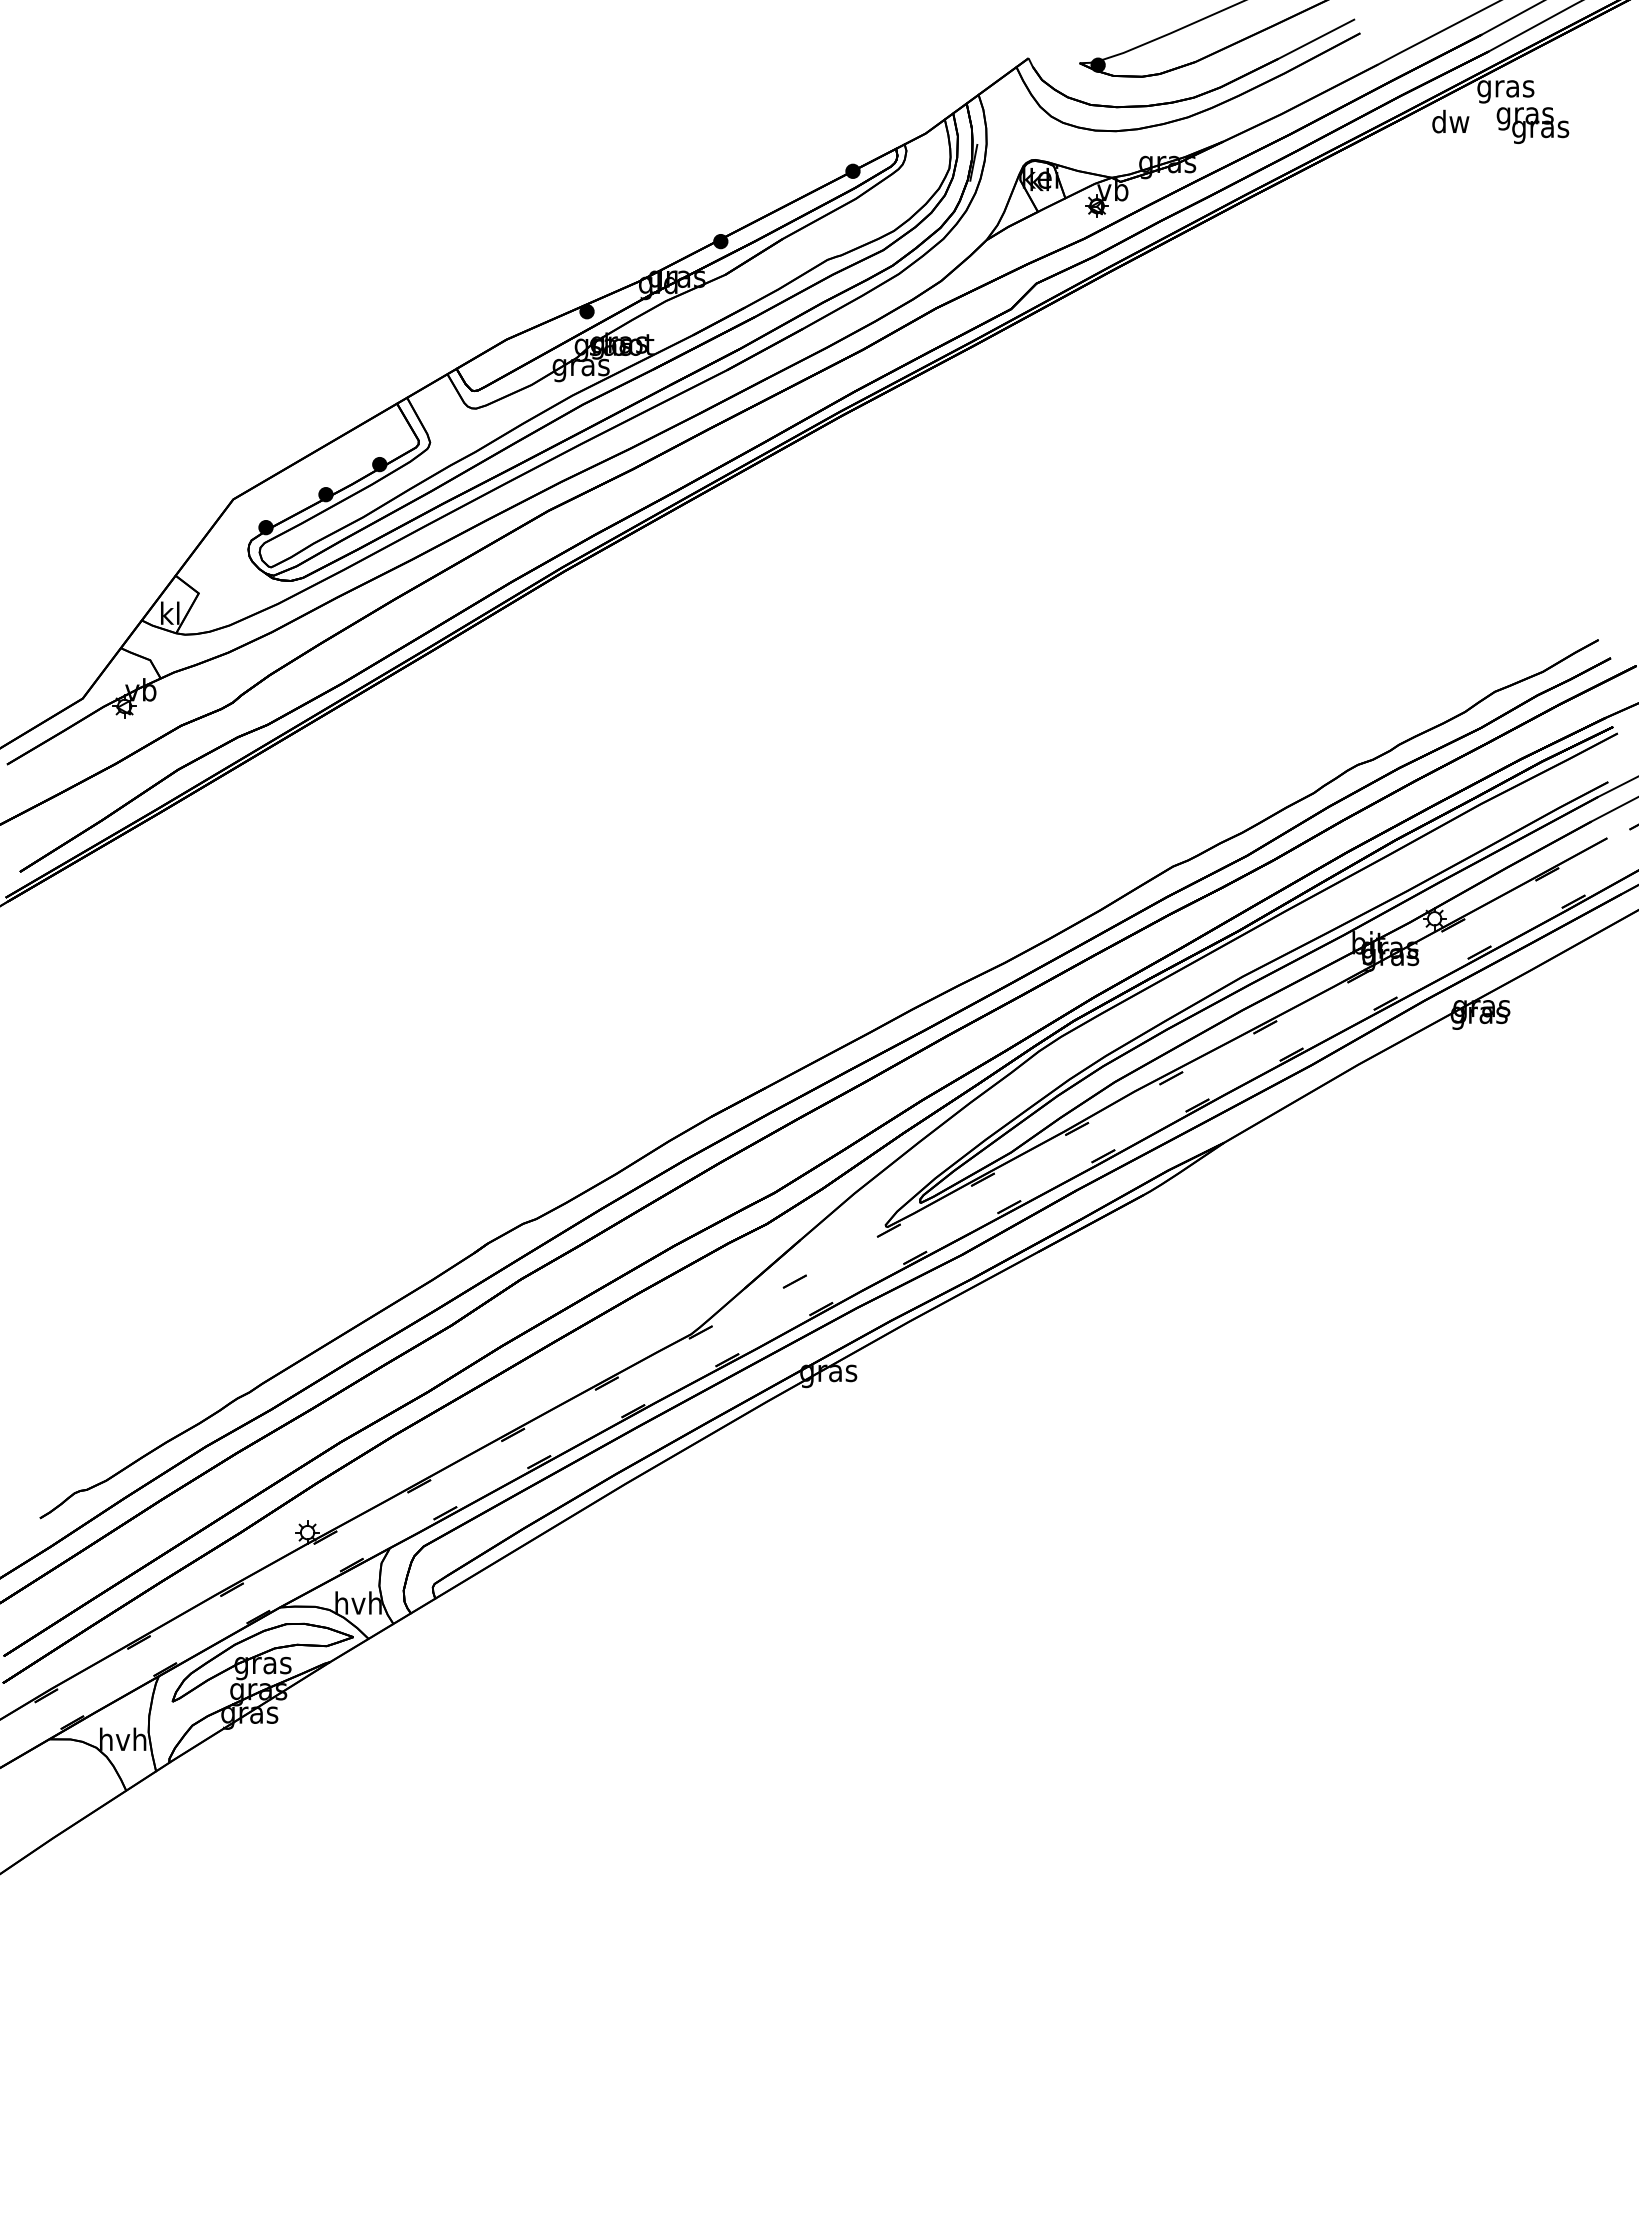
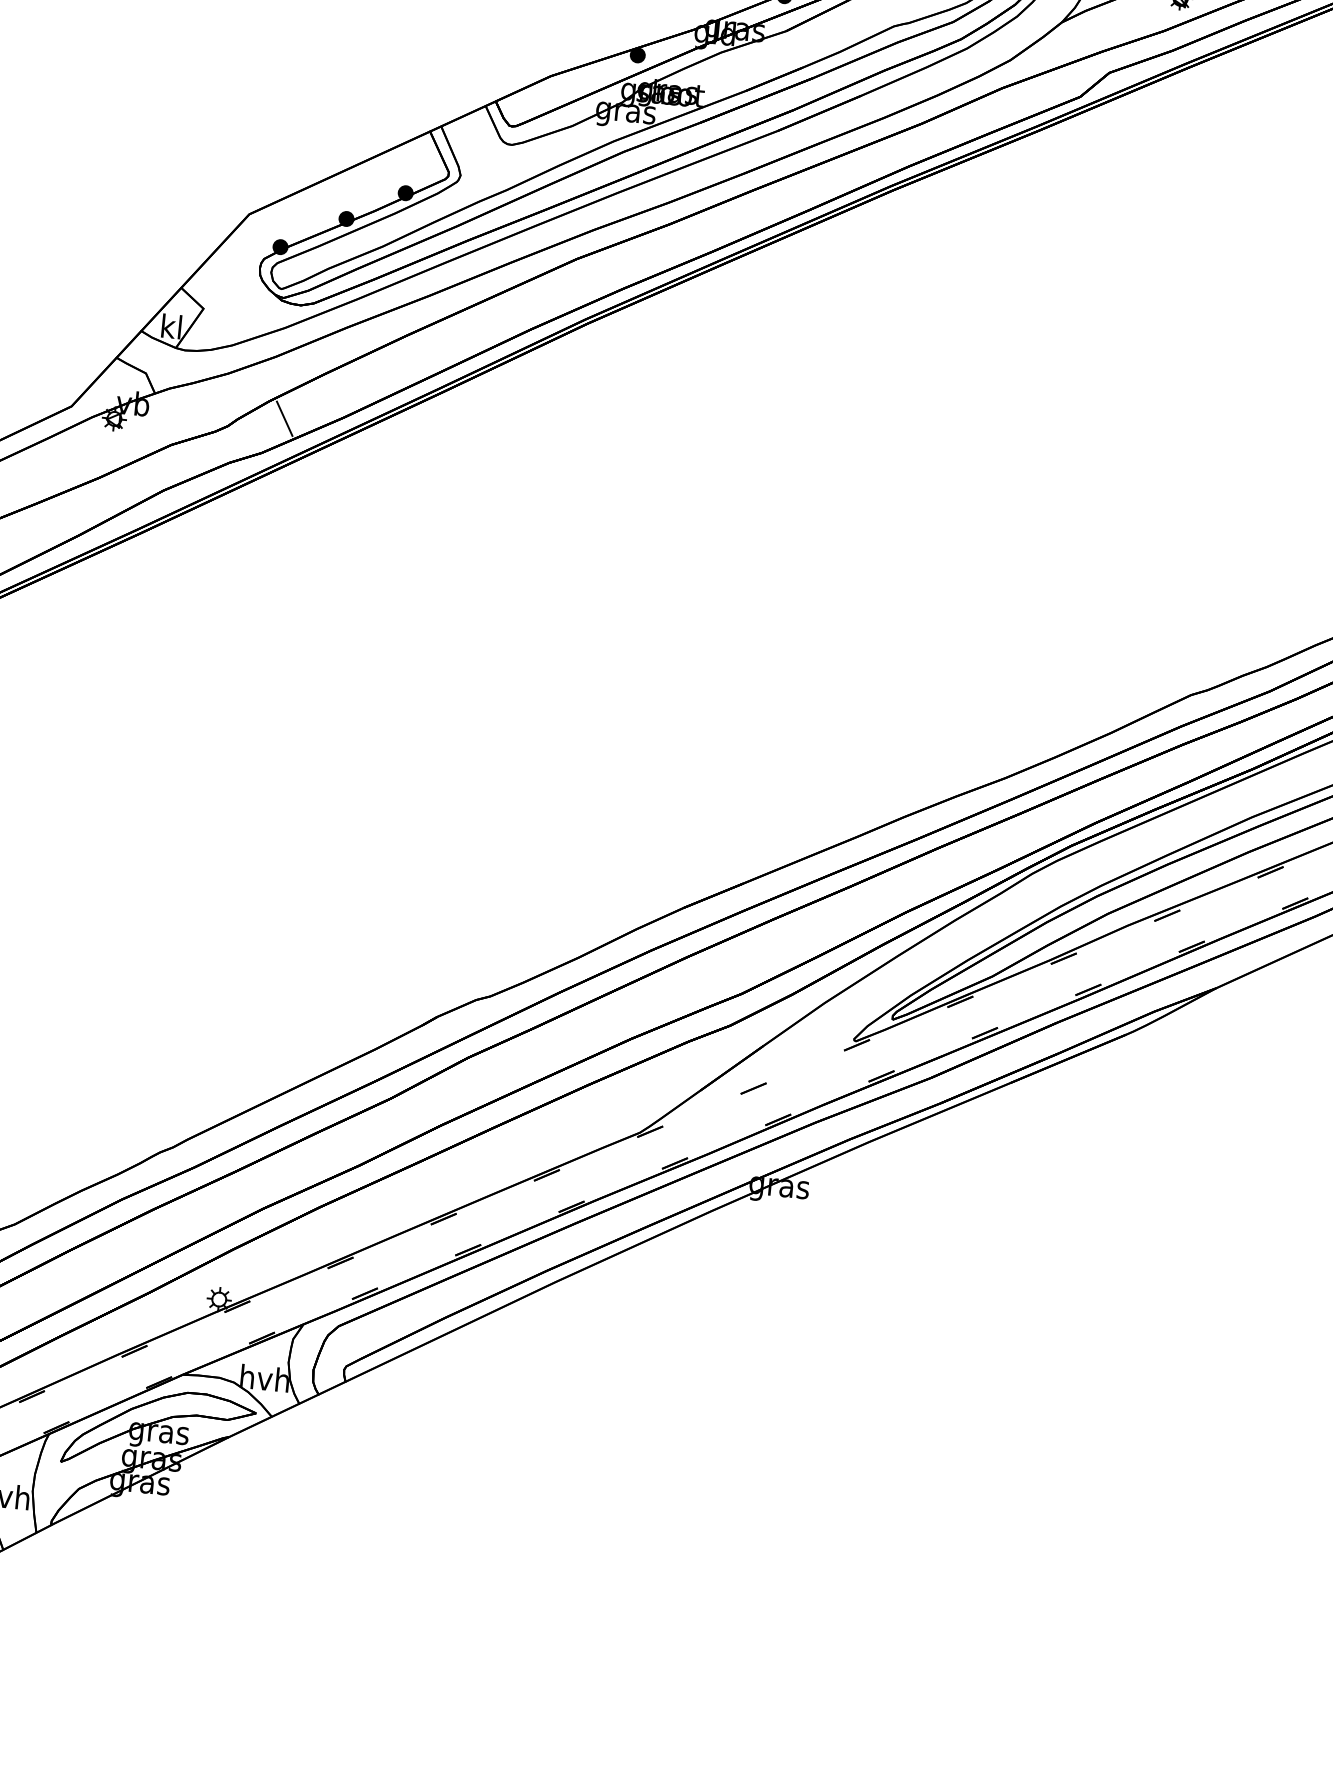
line: (286, 689) -> (285, 418), added

